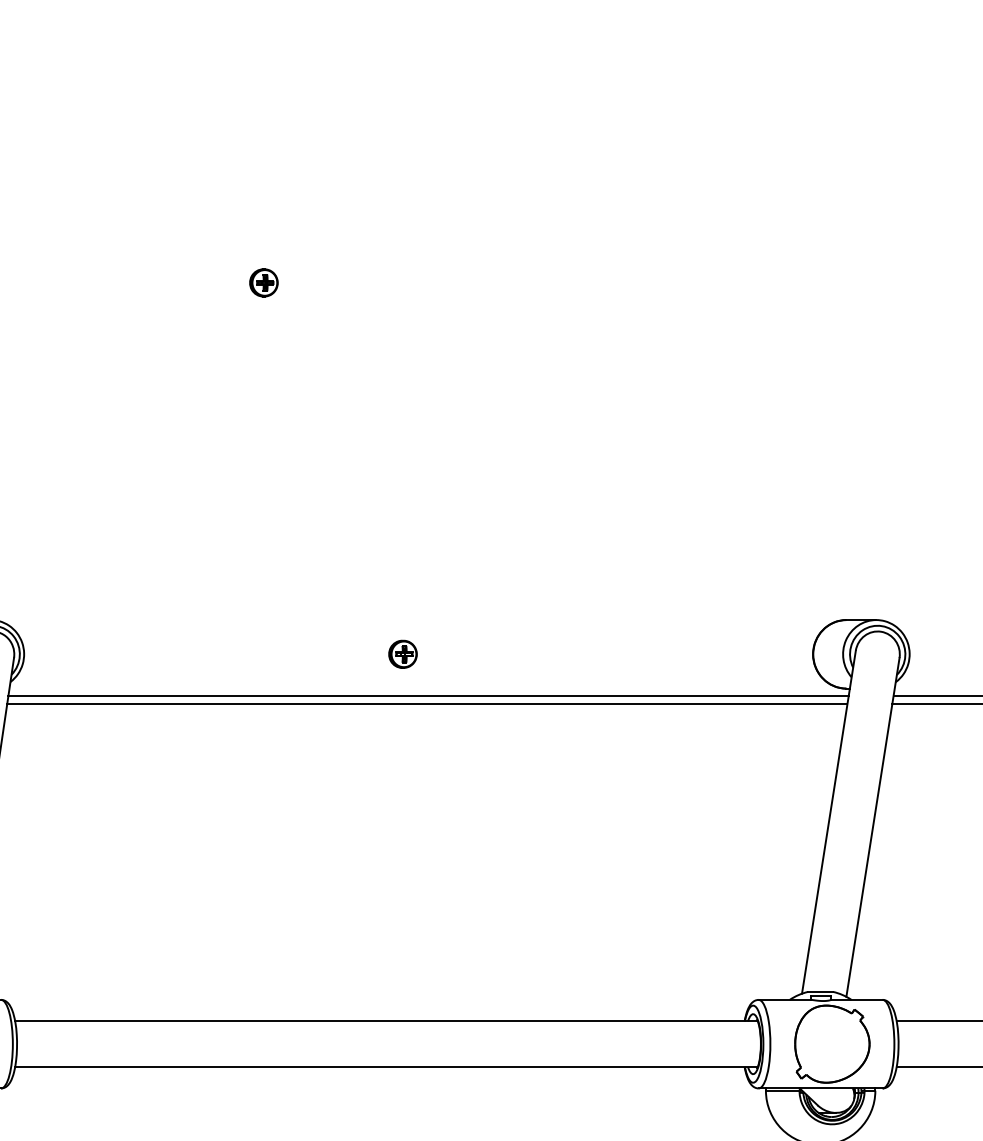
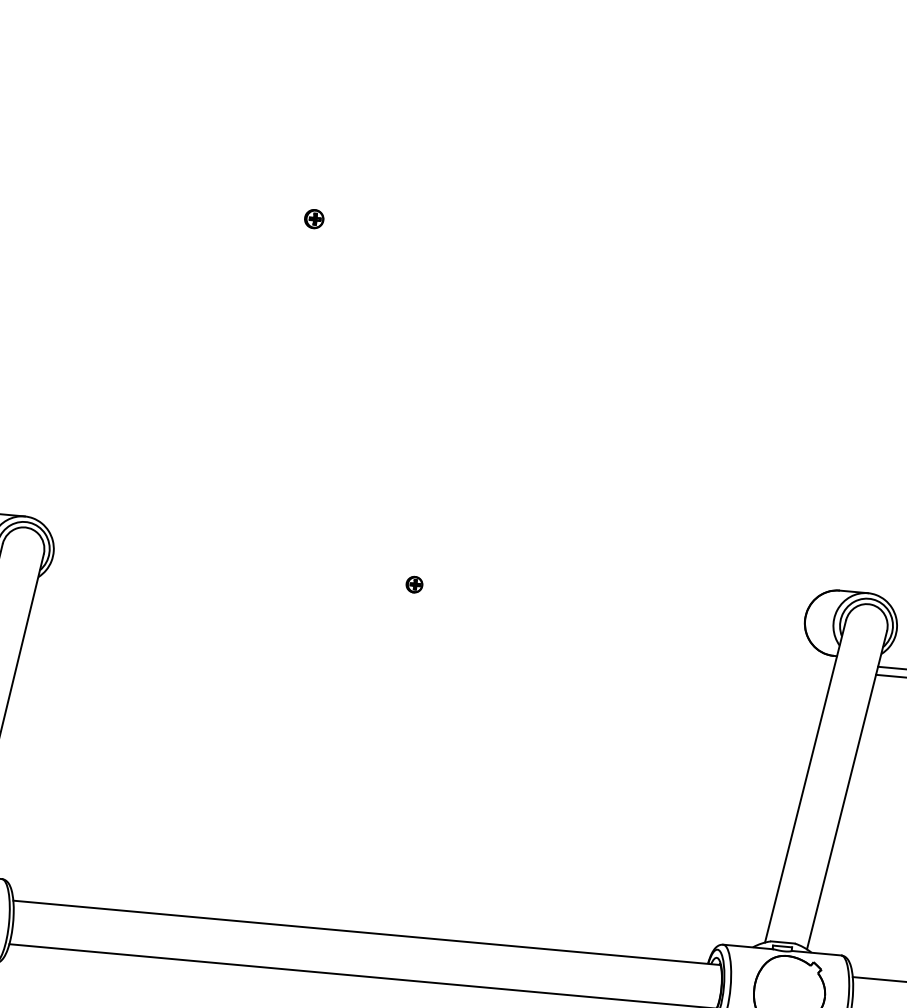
part: (263, 282) -> (313, 218), size x0.7
part: (402, 653) -> (414, 583), size x0.6
line: (428, 695) -> (435, 626), removed
line: (427, 704) -> (433, 634), removed

